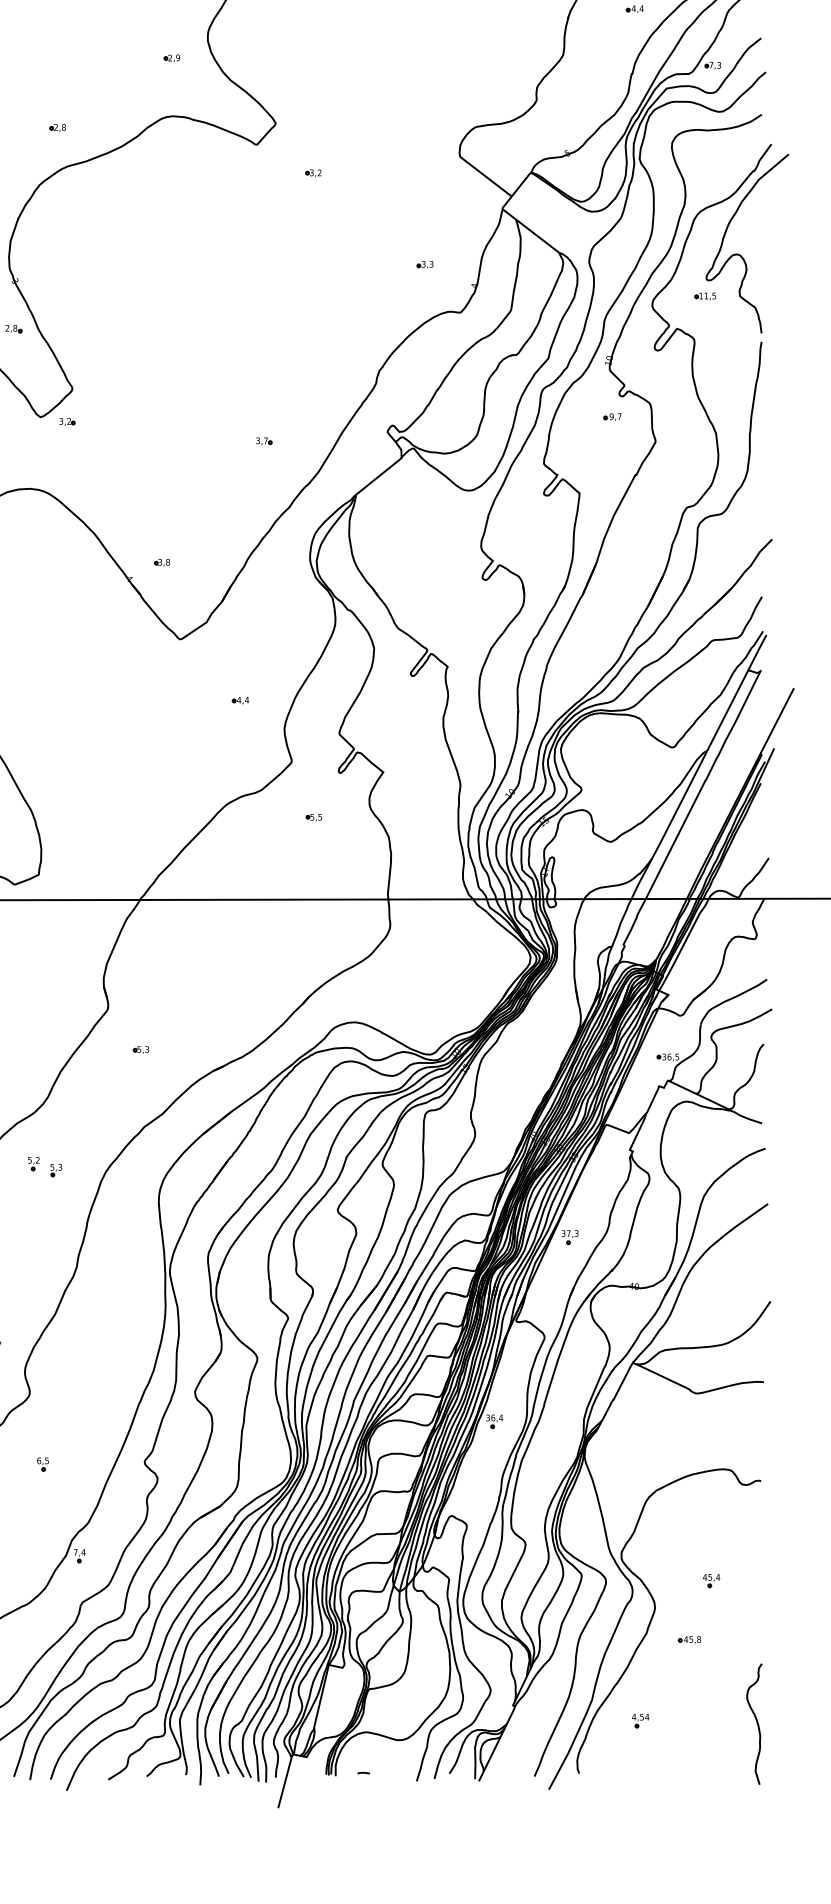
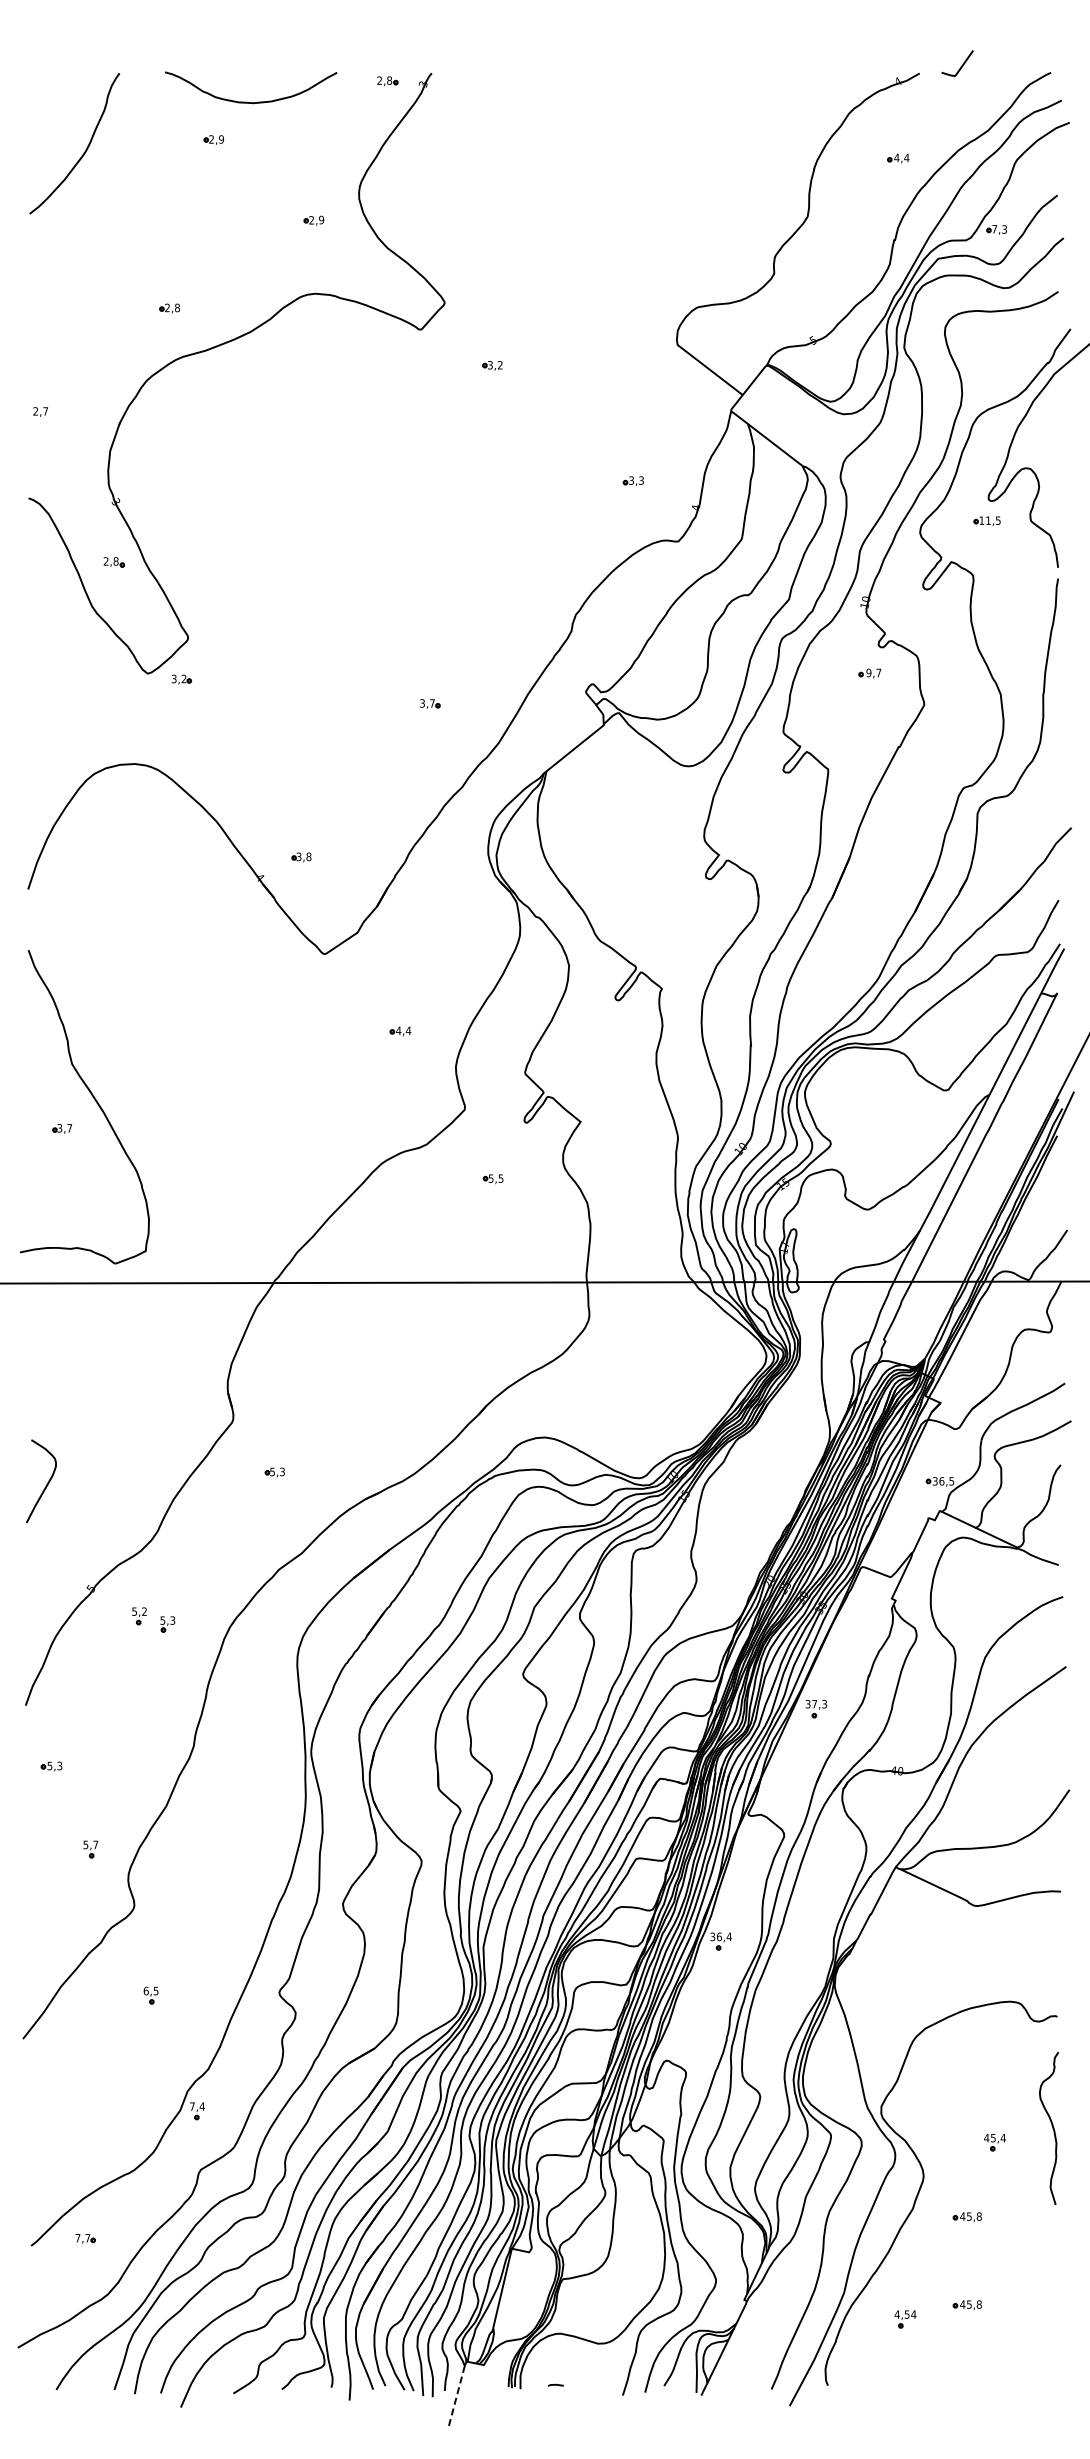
part: (689, 1709) -> (966, 2304), added
curve: (757, 1724) -> (1052, 2128), moved
line: (284, 1782) -> (456, 2397), solid -> dashed

